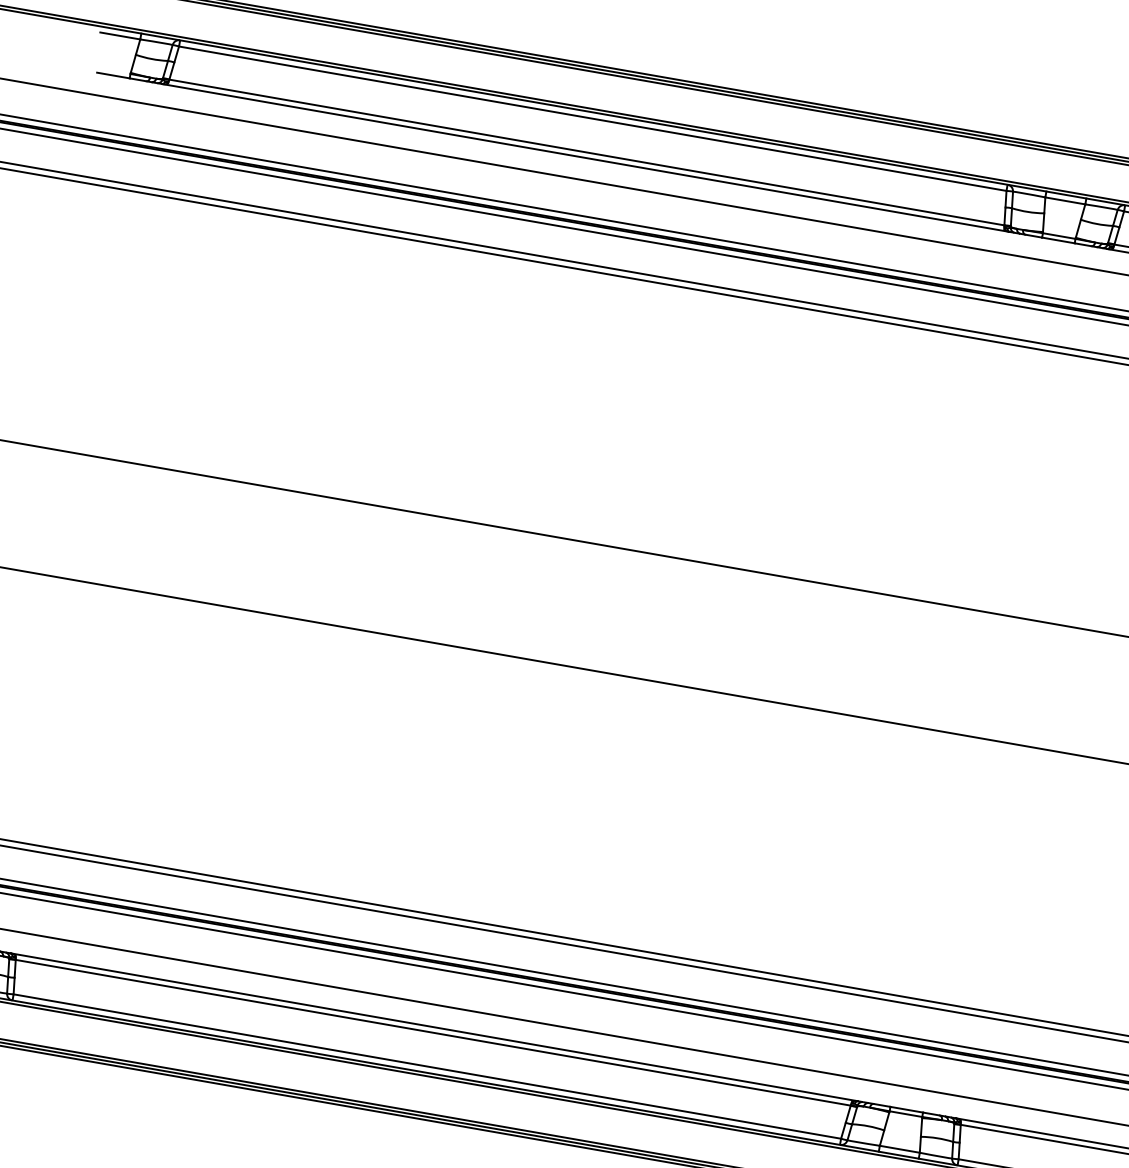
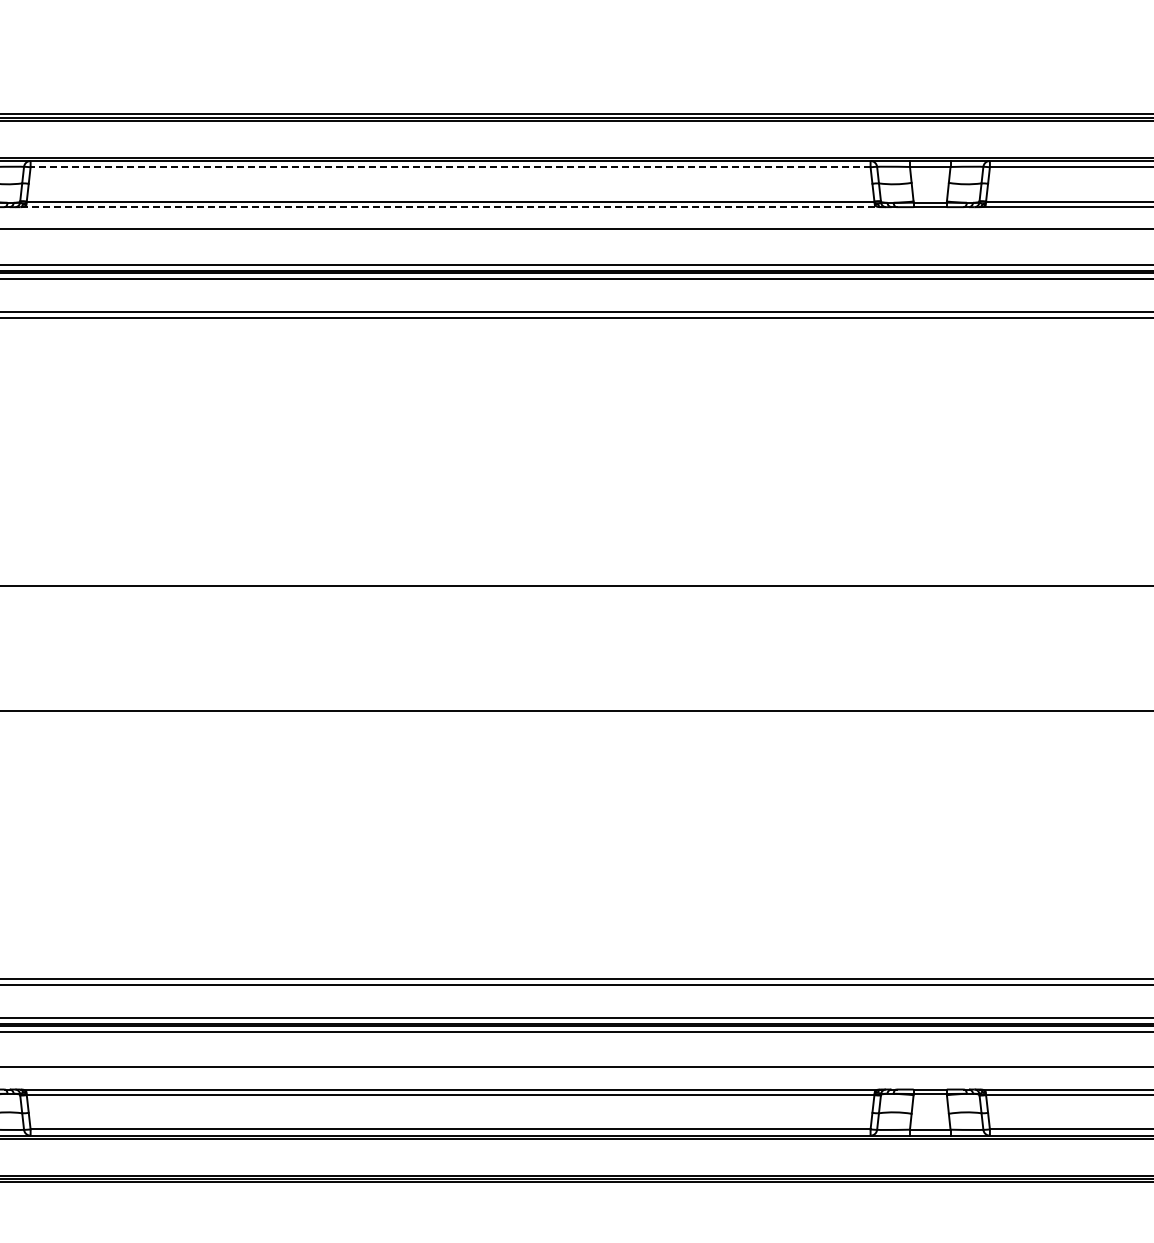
line: (592, 118) -> (450, 167), solid -> dashed
line: (585, 158) -> (450, 207), solid -> dashed

